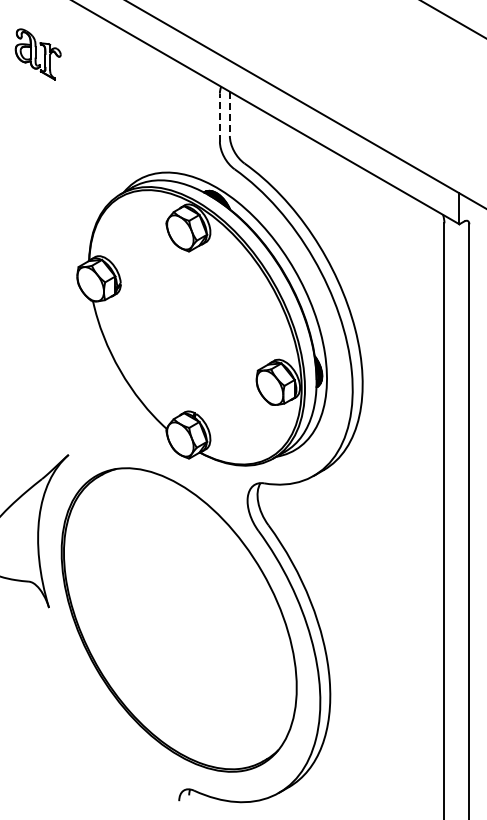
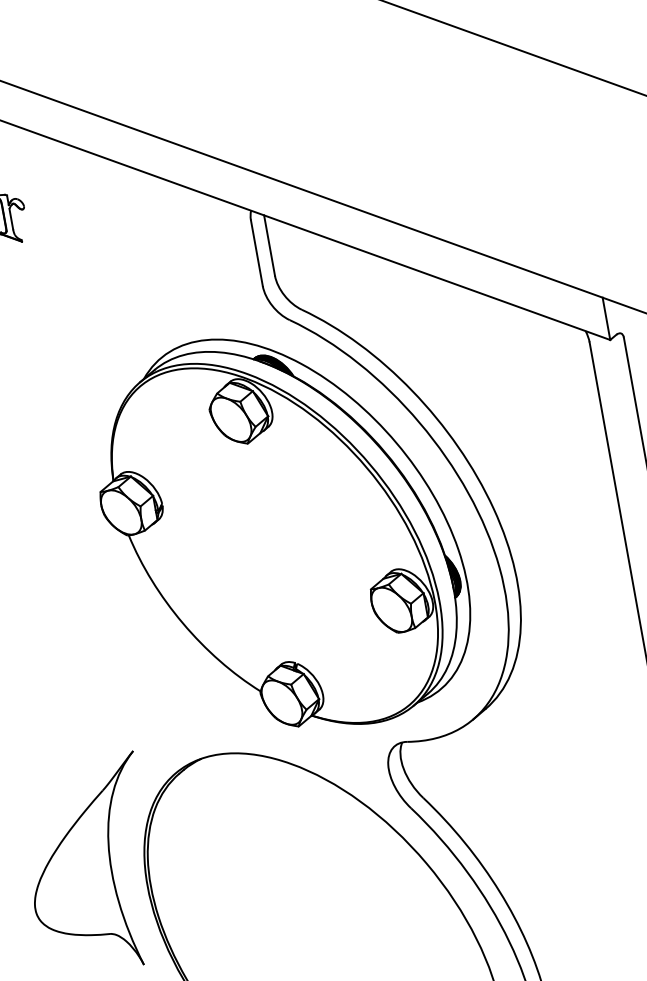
line: (229, 114) -> (269, 246), dashed -> solid
line: (219, 117) -> (256, 253), dashed -> solid

